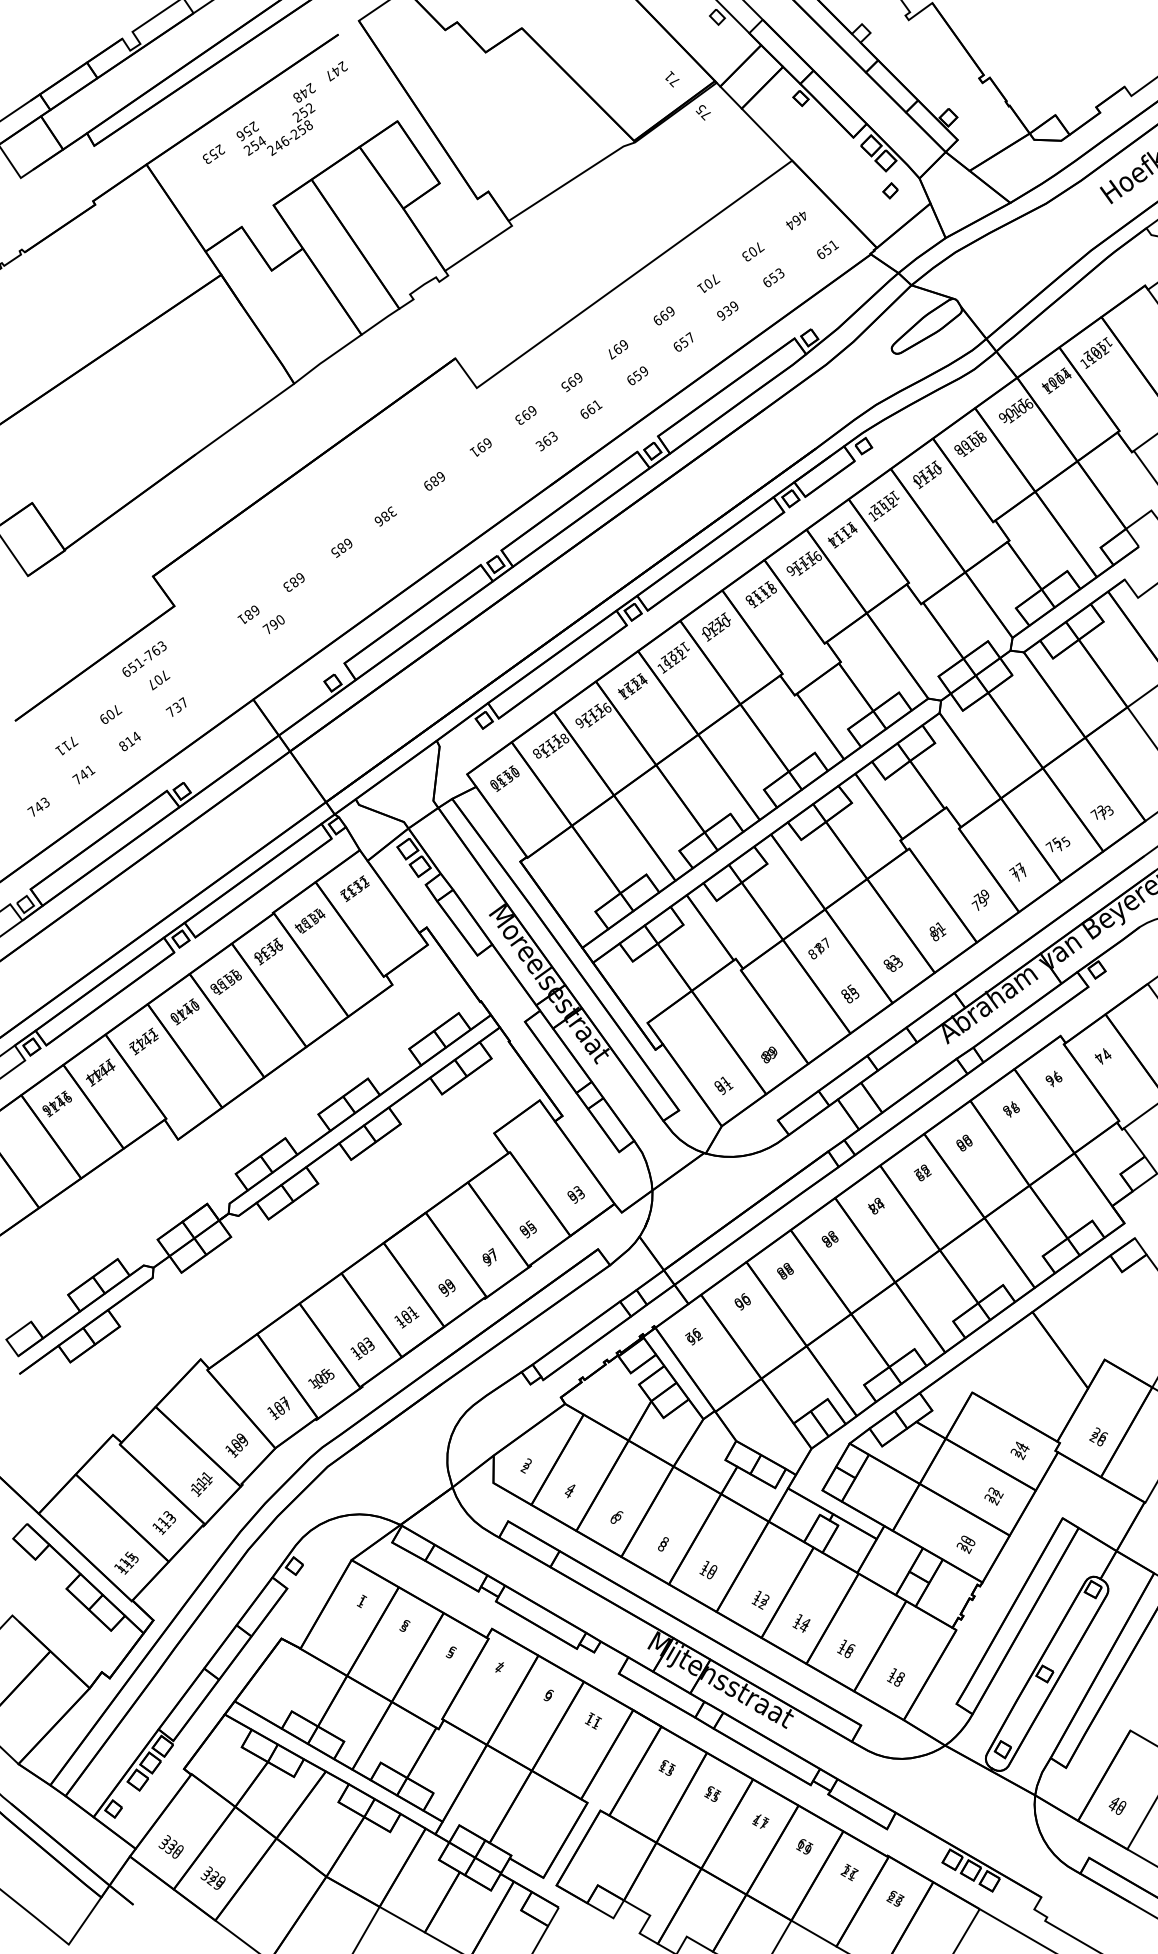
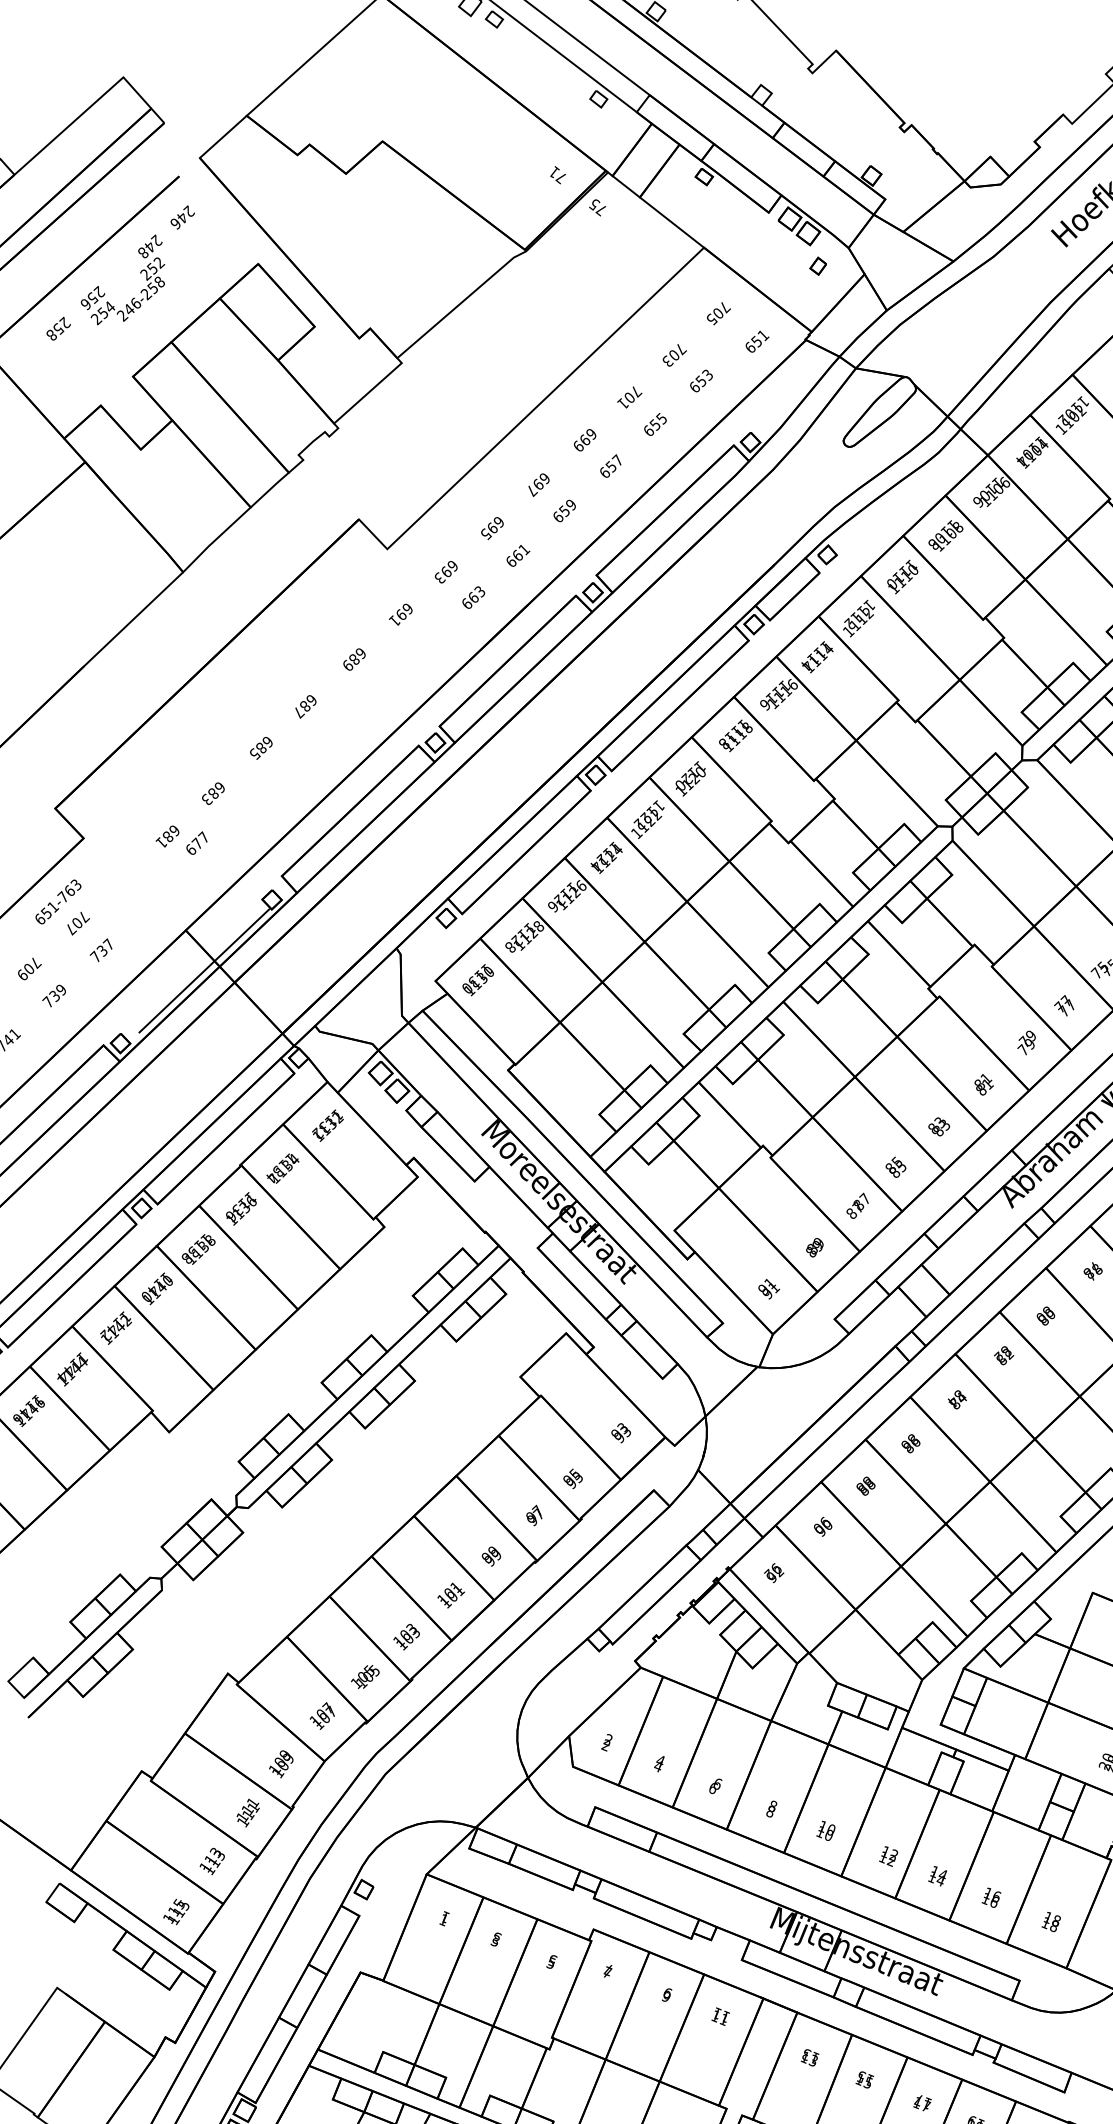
text: (329, 76) -> (175, 224), 247 -> 246
text: (206, 158) -> (51, 334), 253 -> 258
text: (797, 220) -> (719, 313), 464 -> 705
text: (727, 310) -> (654, 424), 939 -> 655
text: (539, 445) -> (465, 603), 363 -> 663
text: (385, 516) -> (305, 706), 386 -> 687
text: (273, 624) -> (196, 843), 790 -> 677
line: (264, 737) -> (204, 970), added
text: (129, 741) -> (54, 996), 814 -> 739
text: (818, 948) -> (857, 1206), moved

